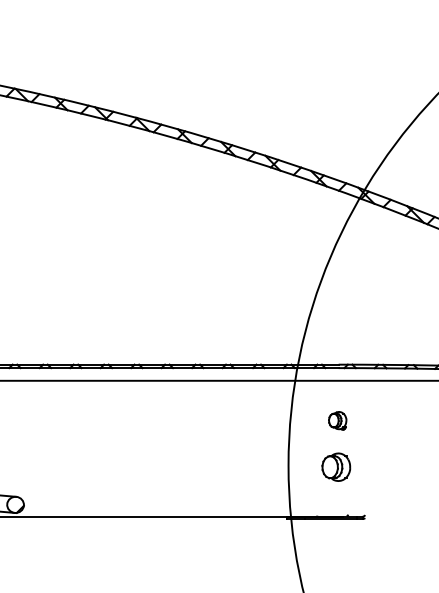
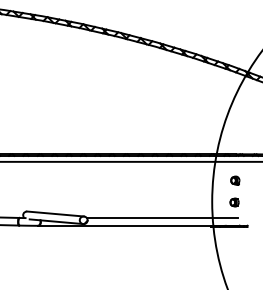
part: (335, 467) -> (234, 202), size x0.62
line: (180, 501) -> (161, 218), added

